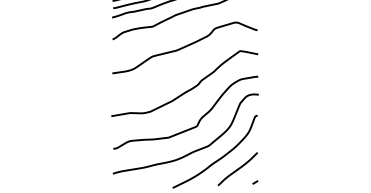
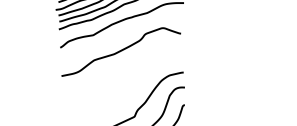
curve: (188, 89) -> (125, 86), removed

